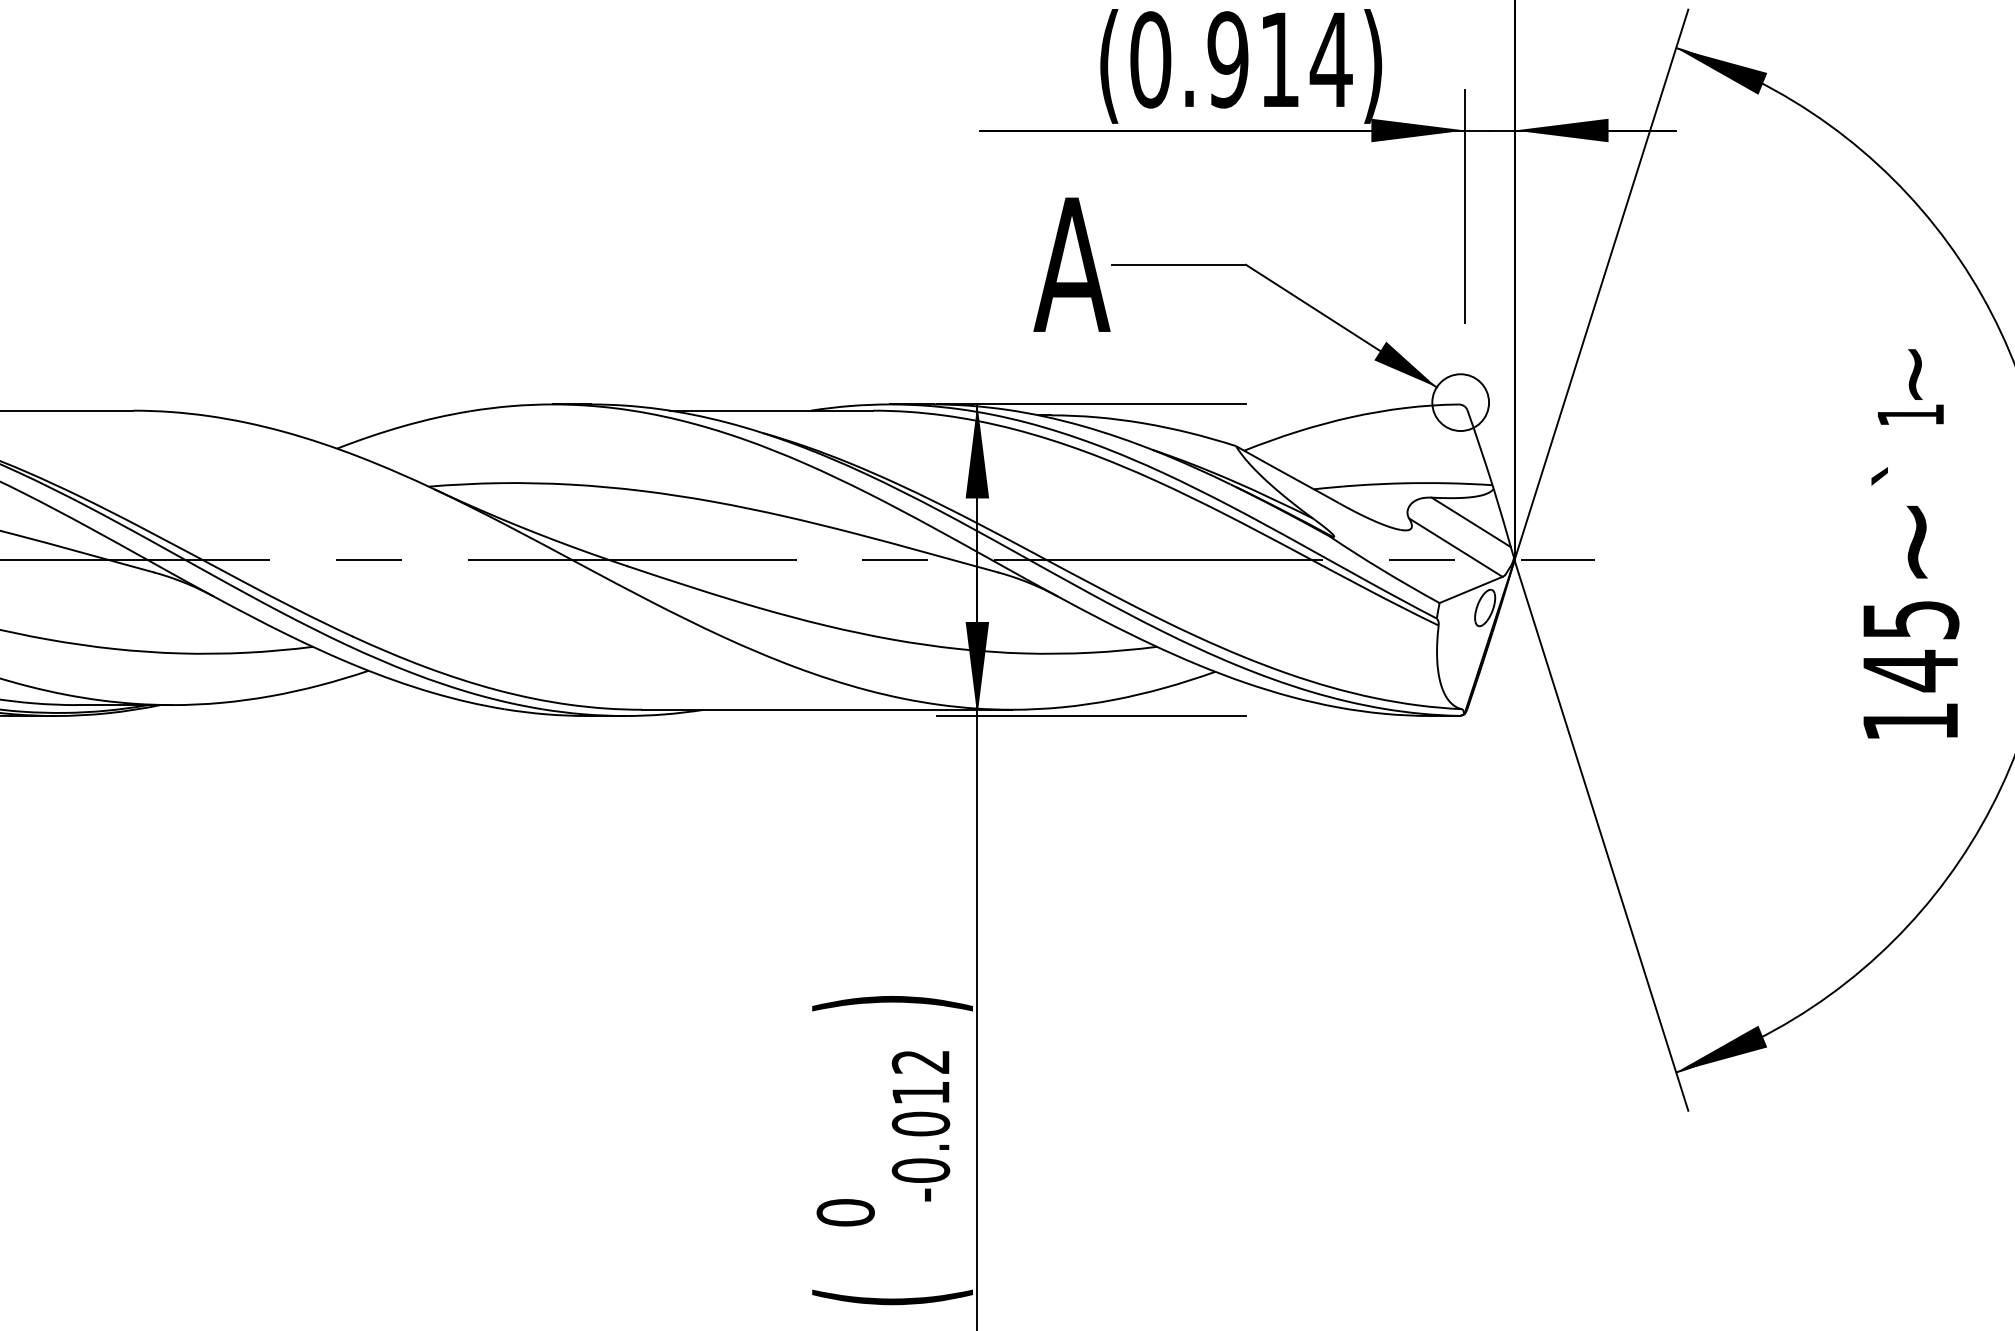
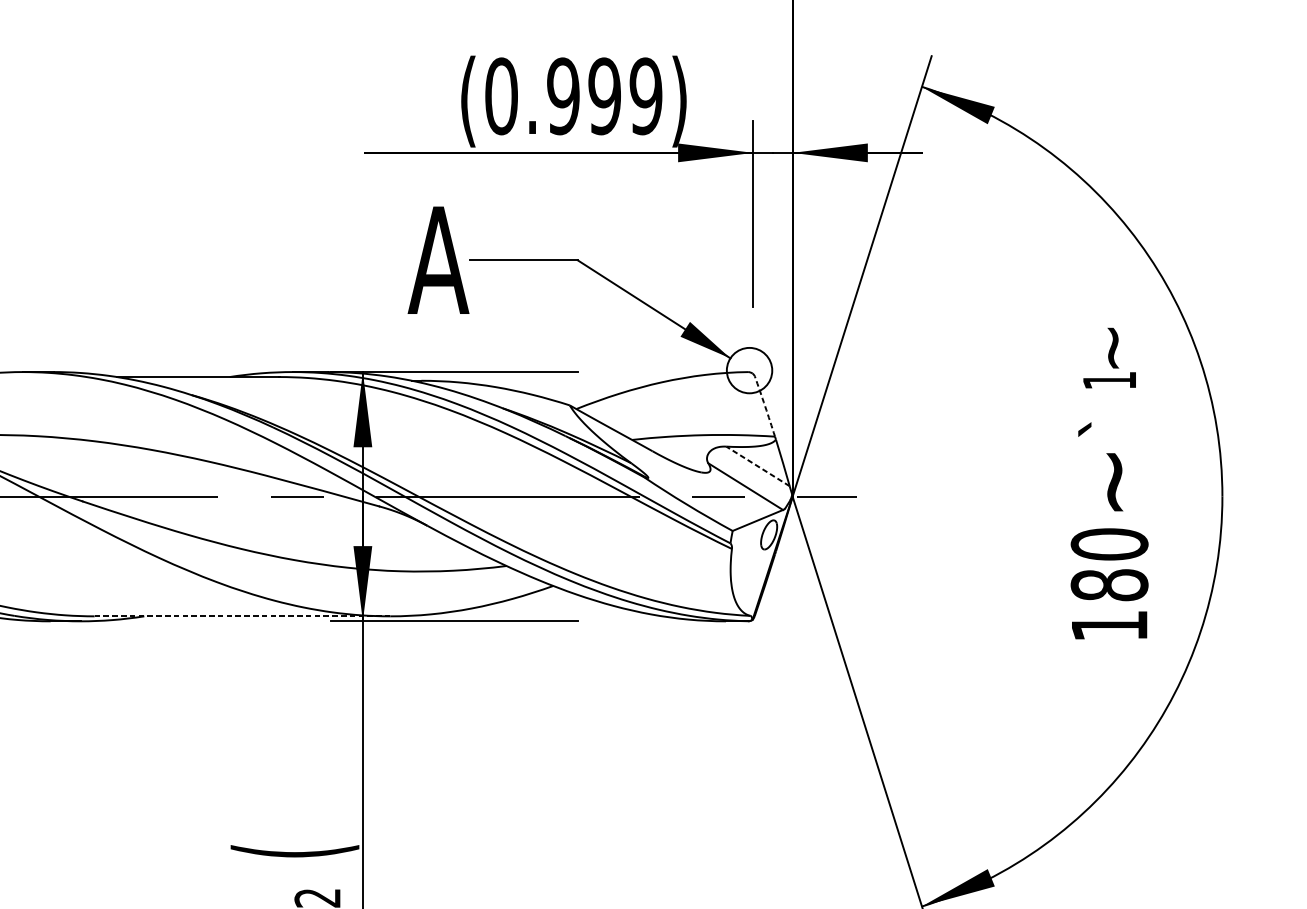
text: (1305, 59) -> (625, 96), (0.914) -> (0.999)
arc: (1480, 447) -> (765, 406), solid -> dashed
line: (1471, 522) -> (758, 466), solid -> dashed
text: (1910, 645) -> (1109, 564), 145 -> 180
line: (826, 709) -> (242, 616), solid -> dashed
text: (892, 1003) -> (294, 851), ) -> (

